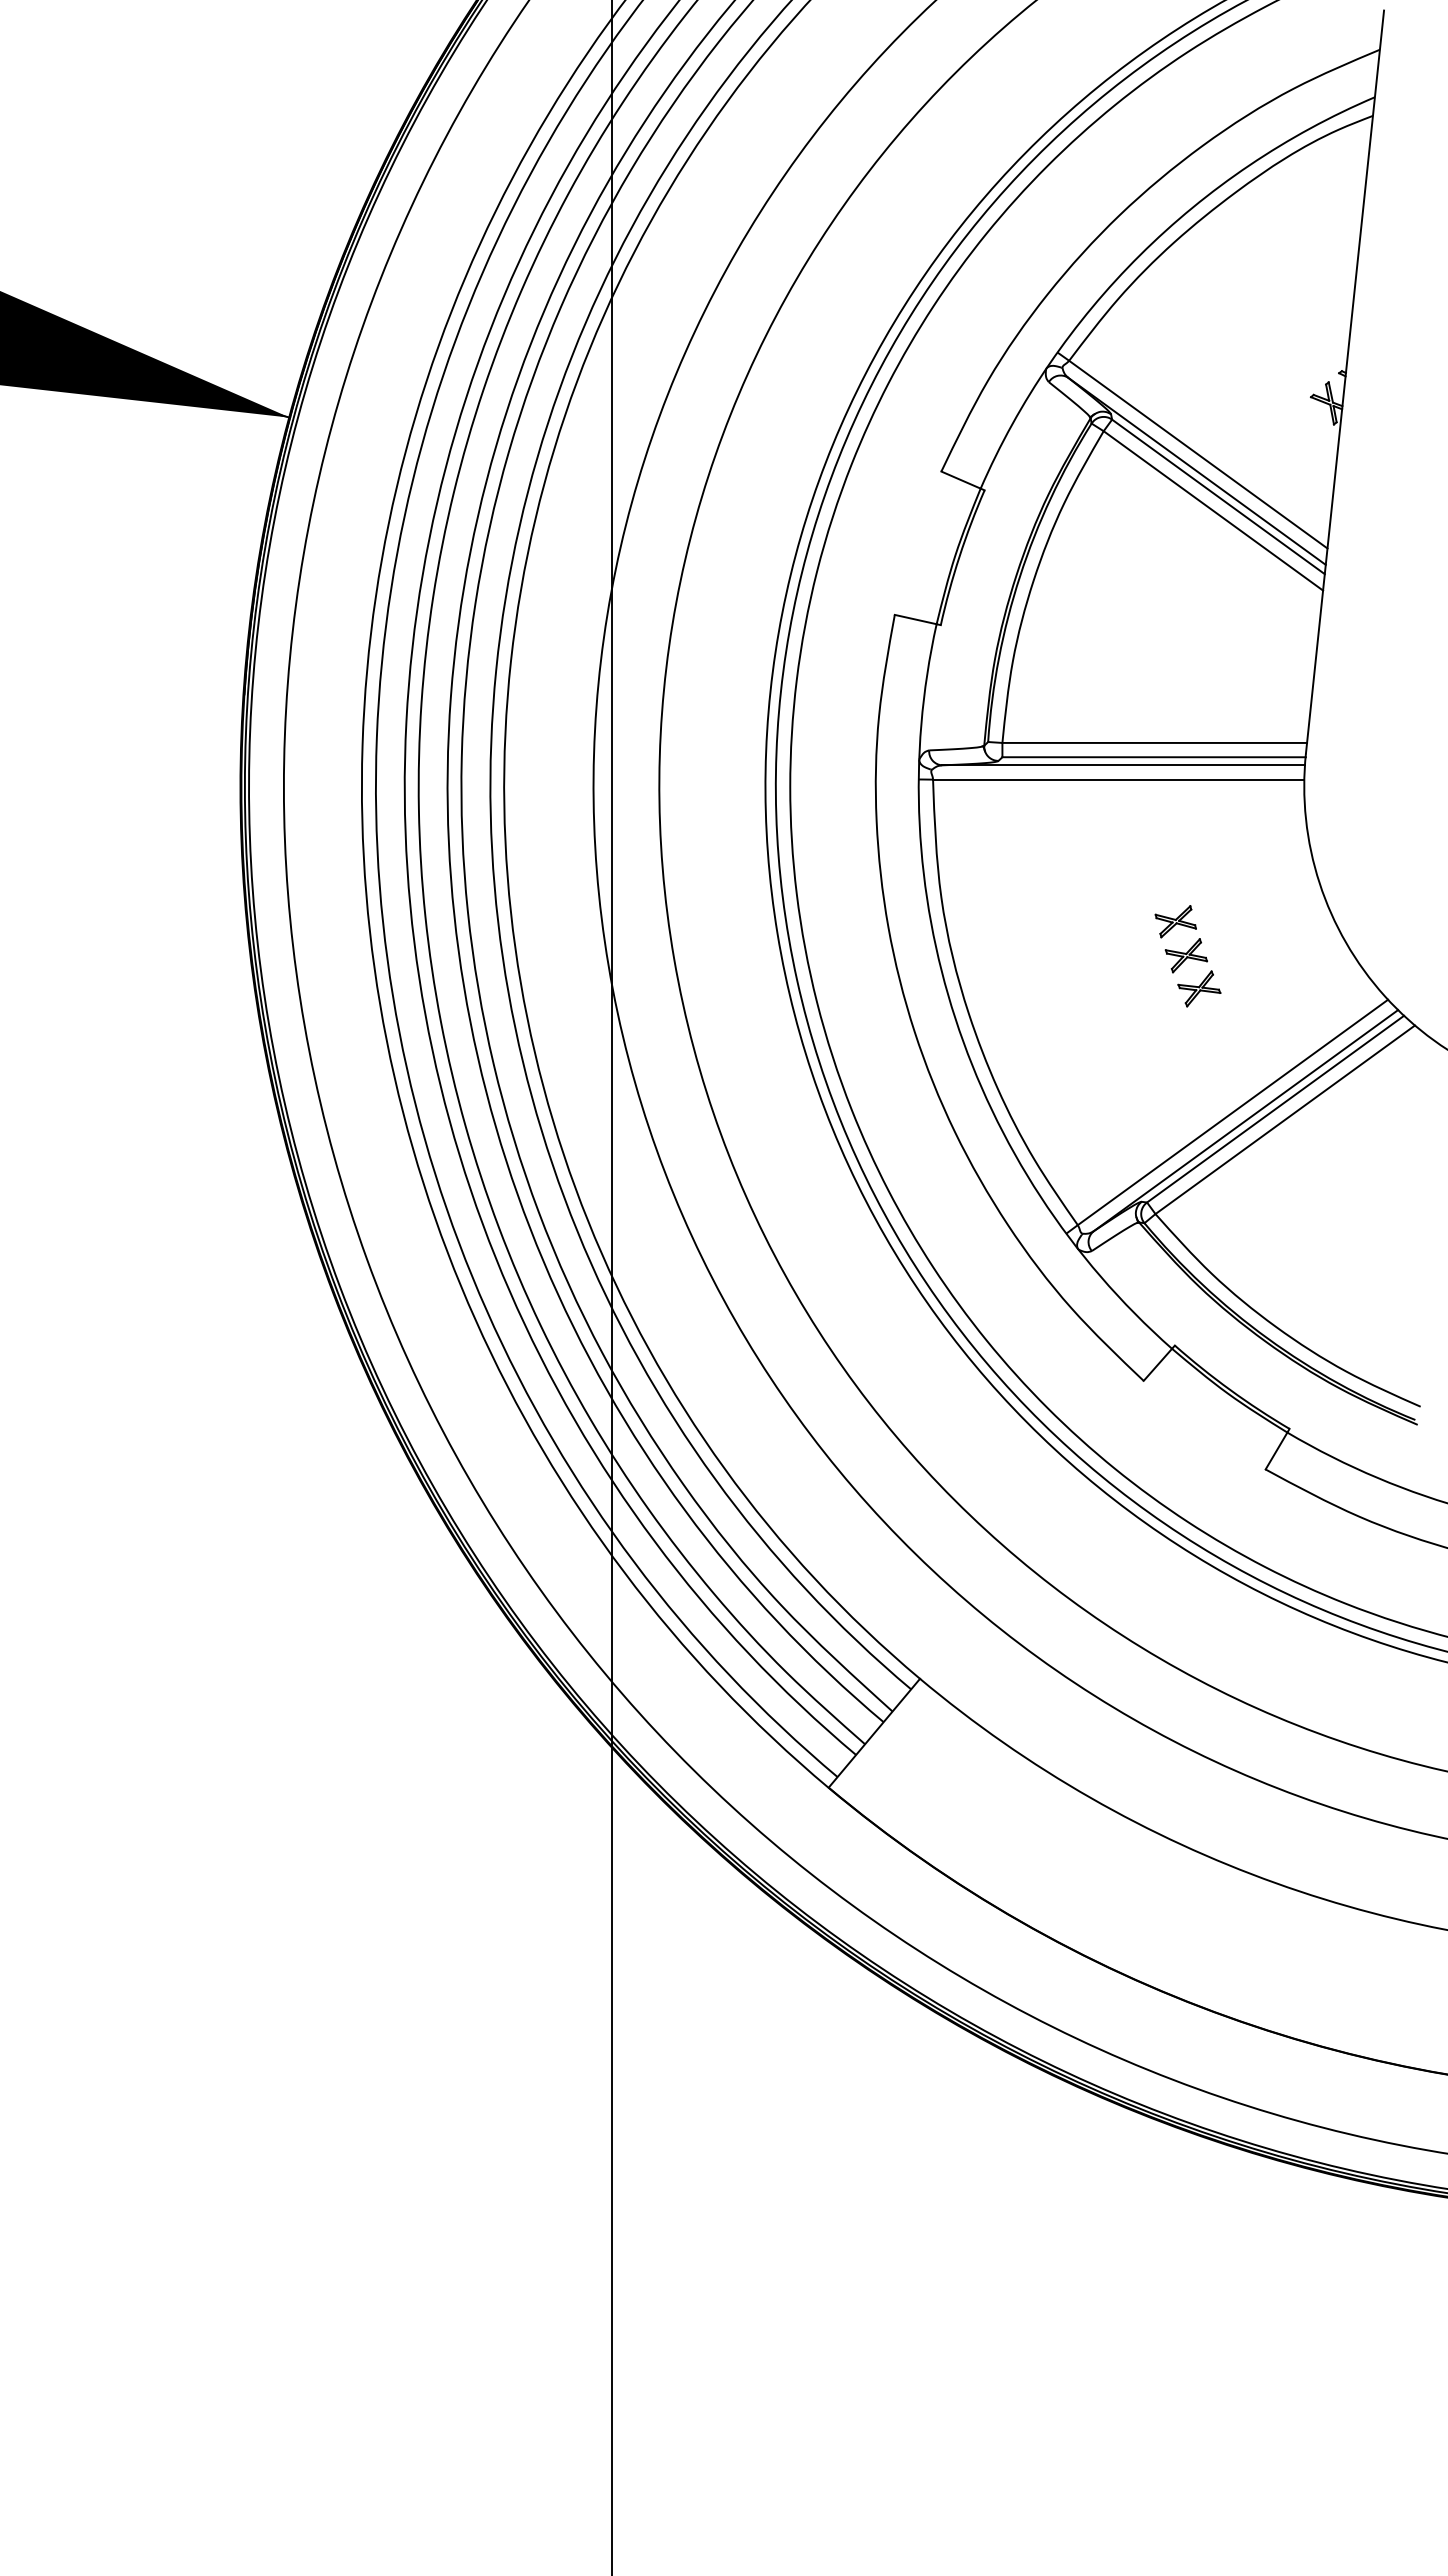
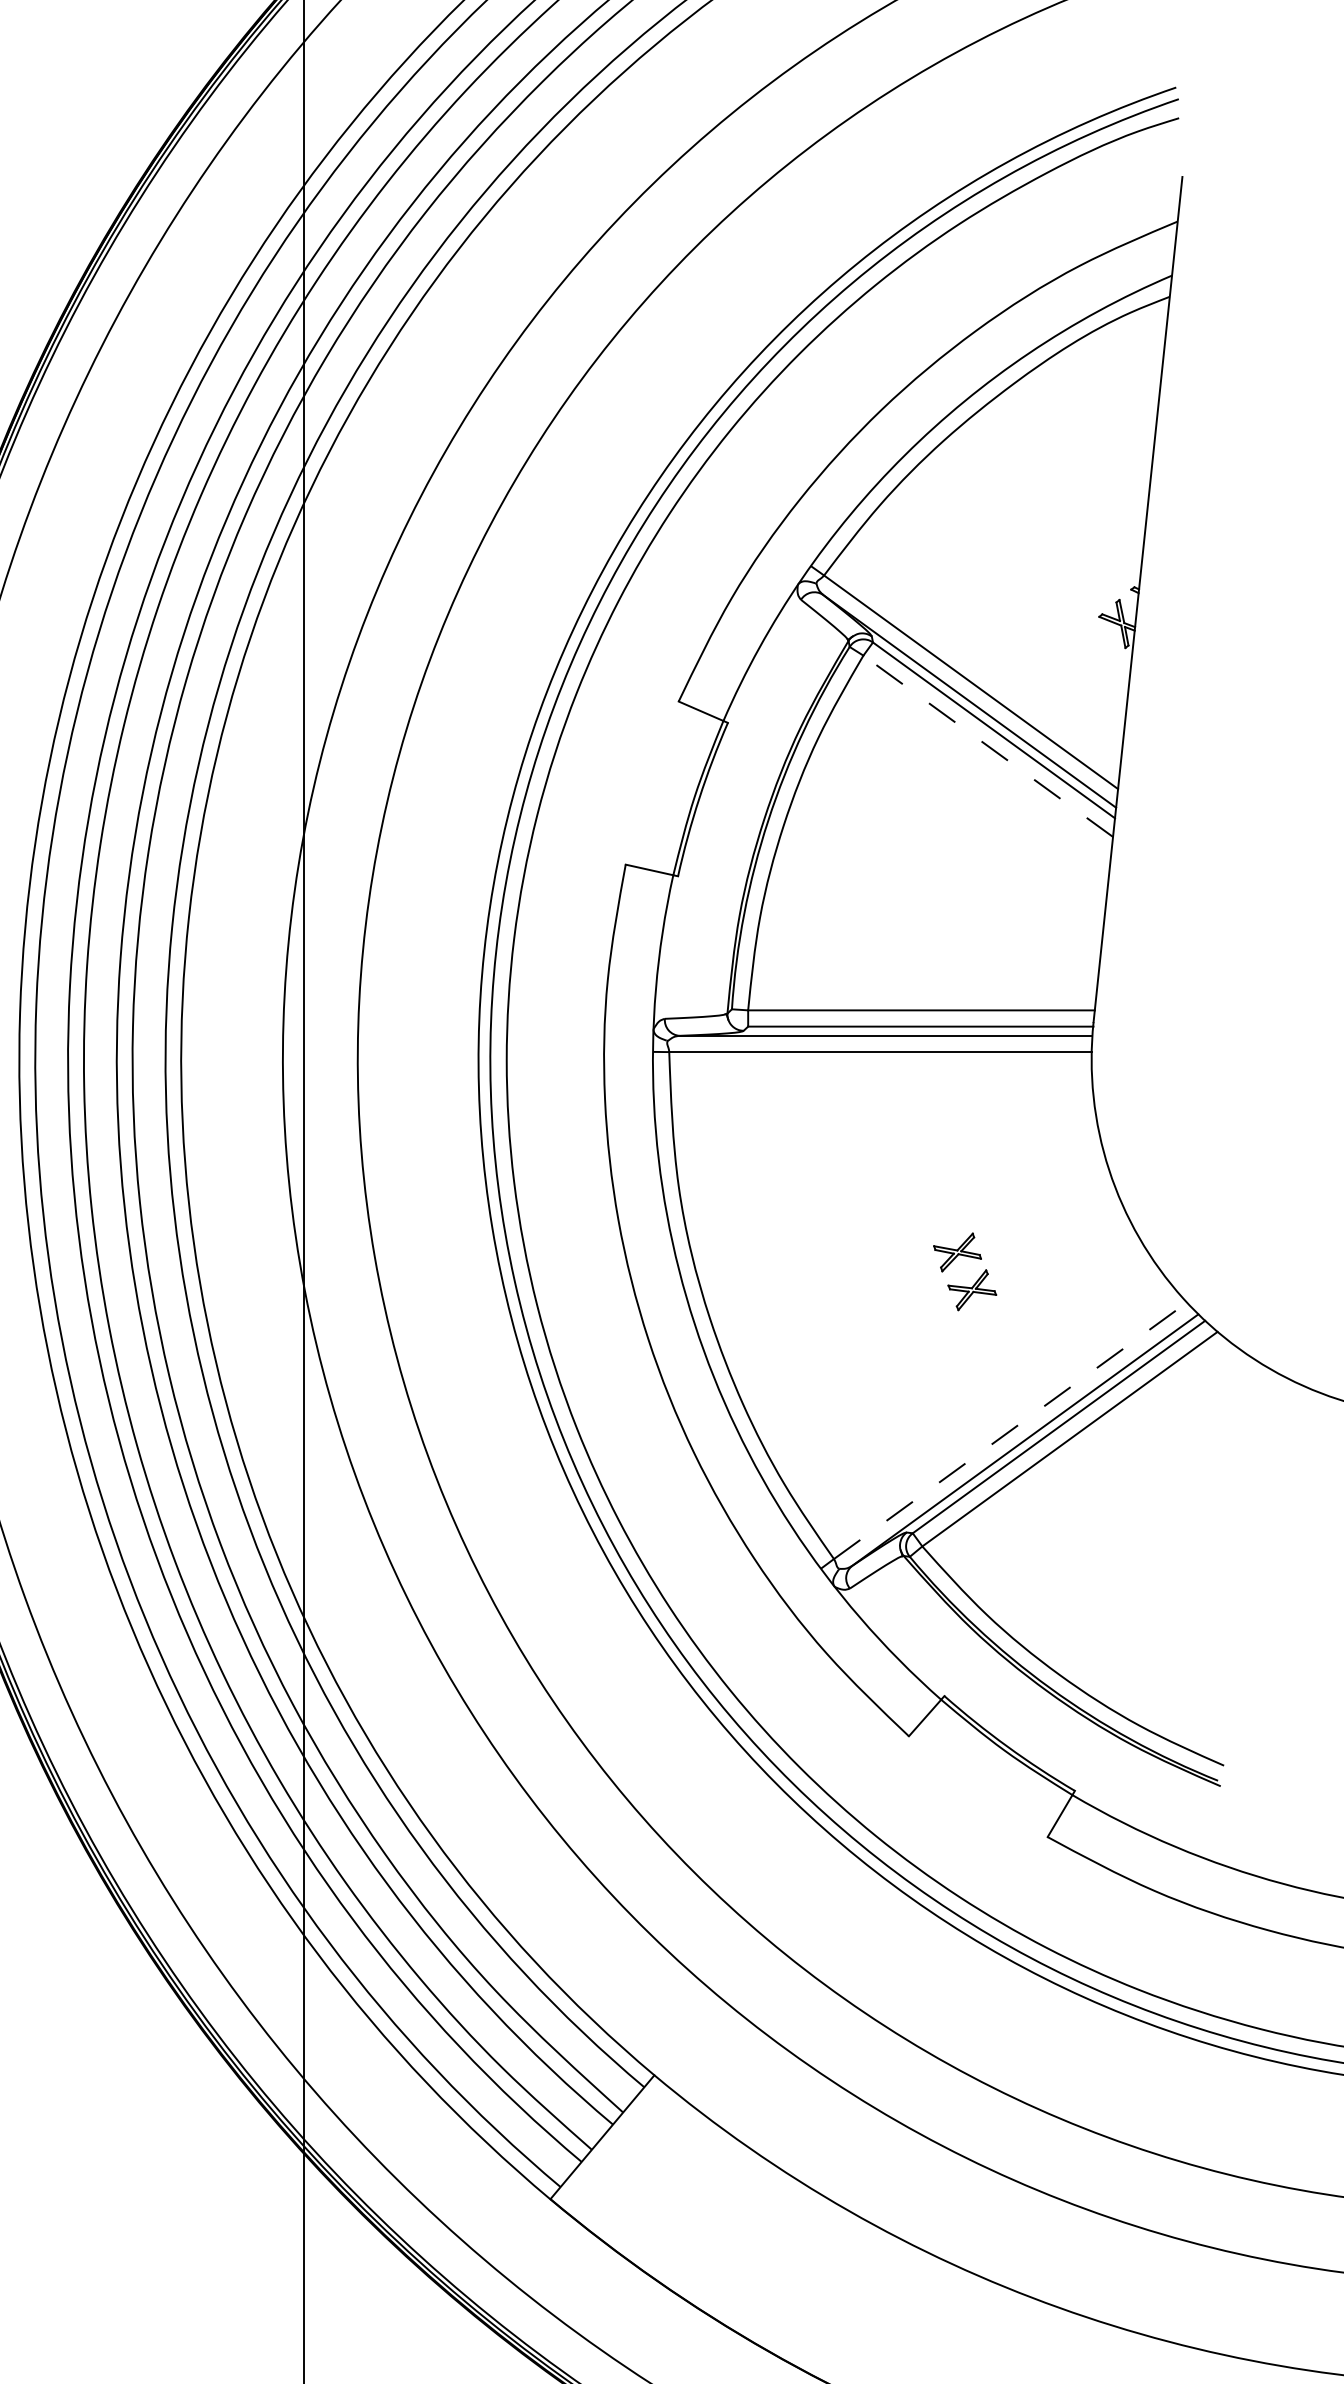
line: (1213, 510) -> (988, 745), solid -> dashed
part: (1175, 921) -> (945, 1213), removed
line: (1232, 1112) -> (1009, 1430), solid -> dashed

